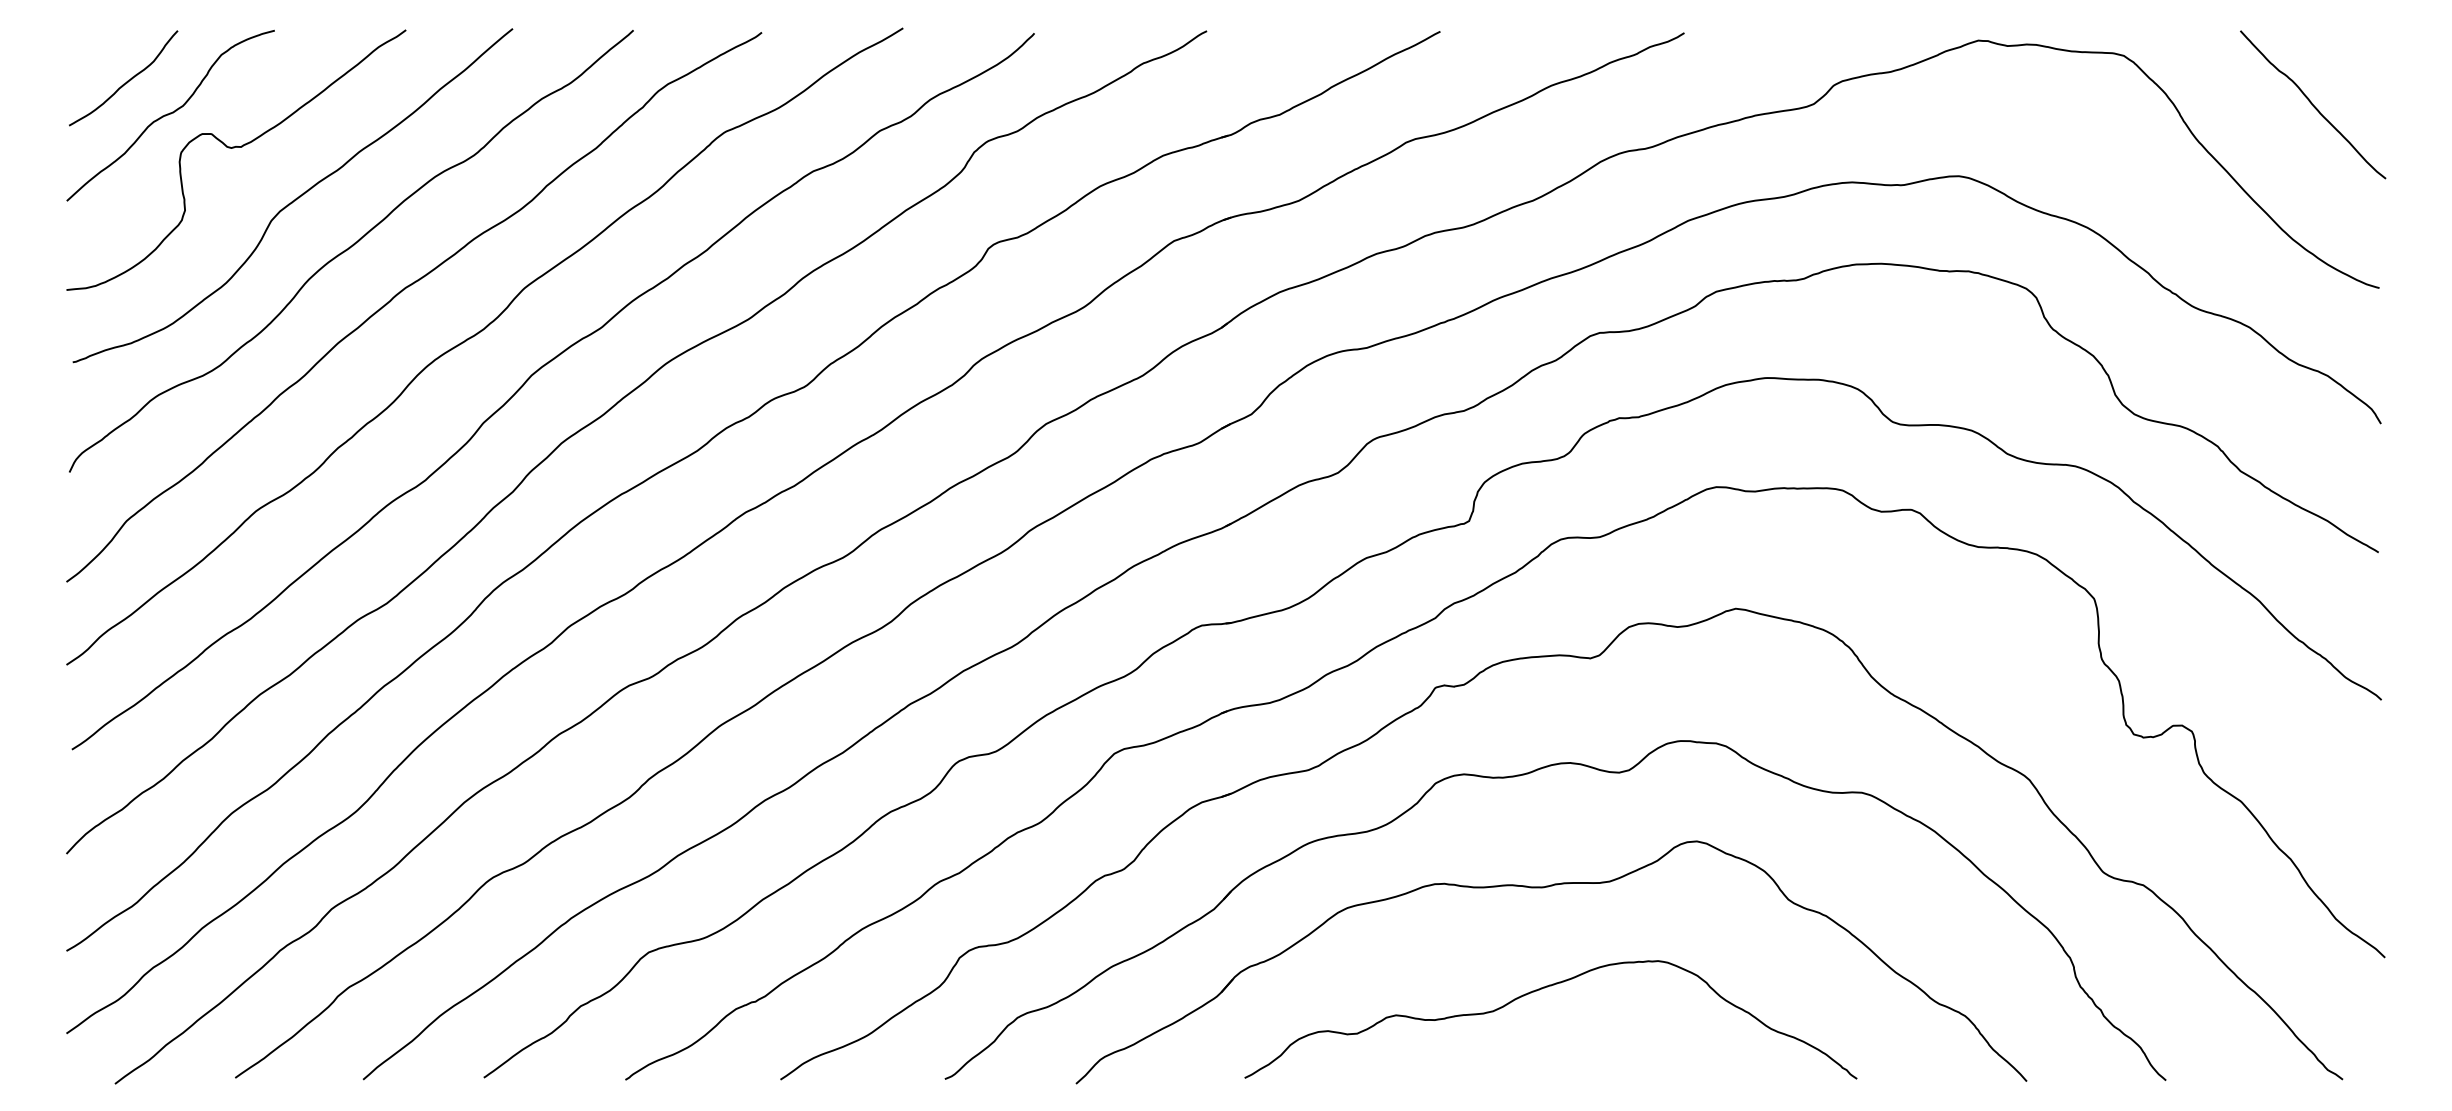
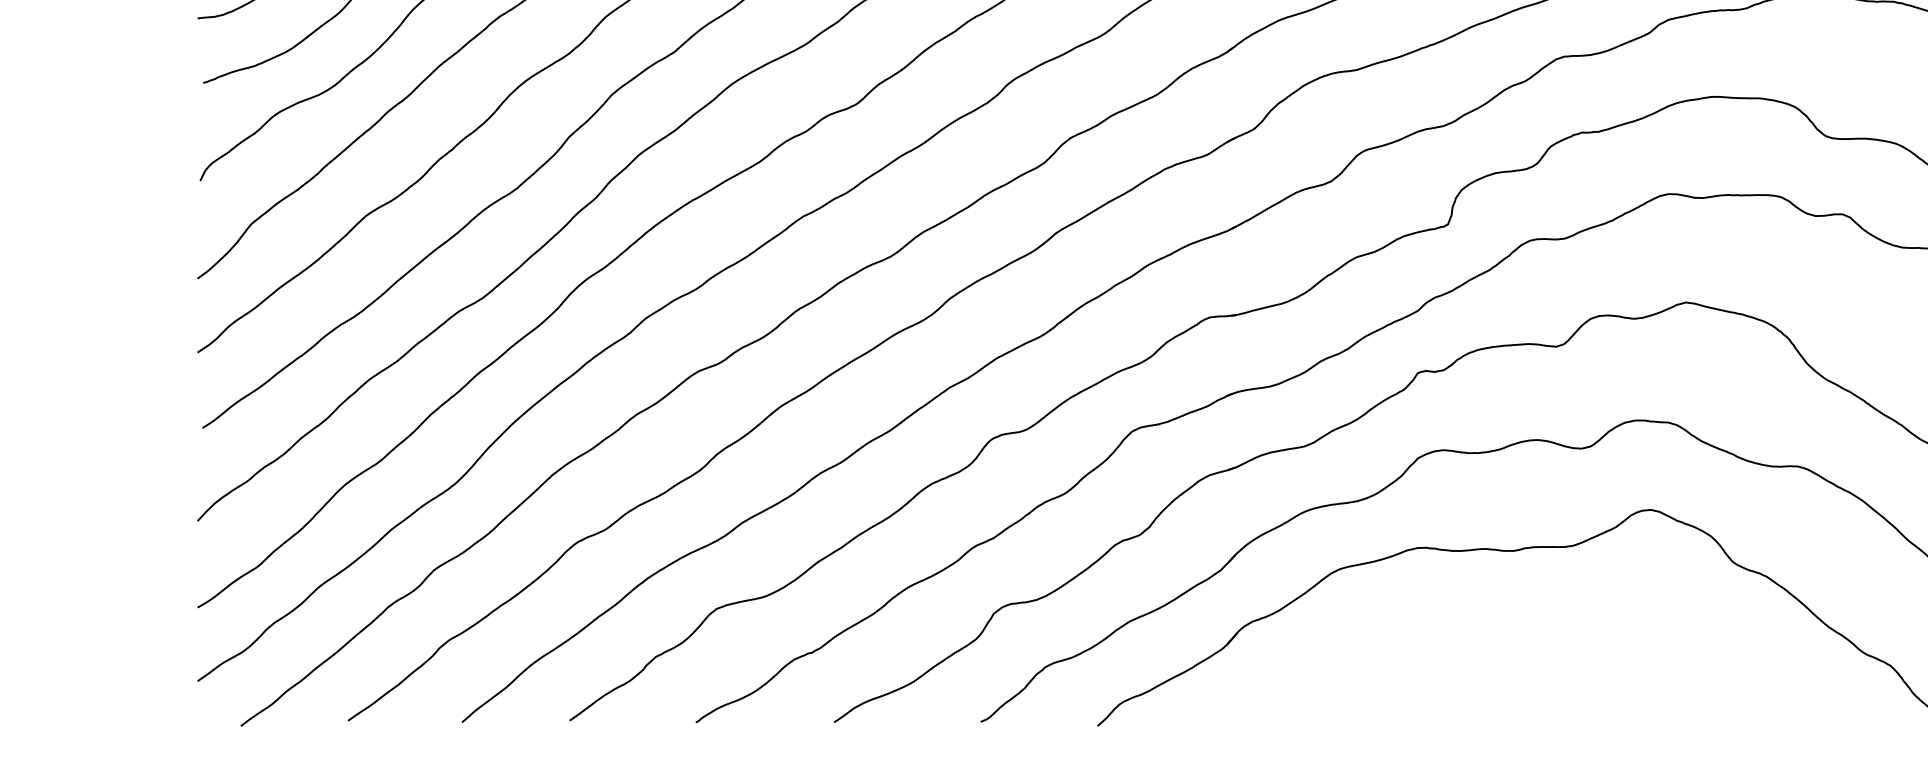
curve: (1539, 990) -> (1510, 642), removed

